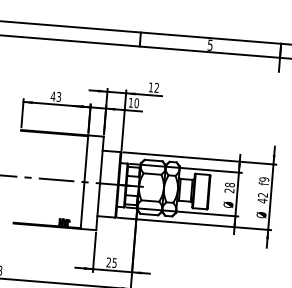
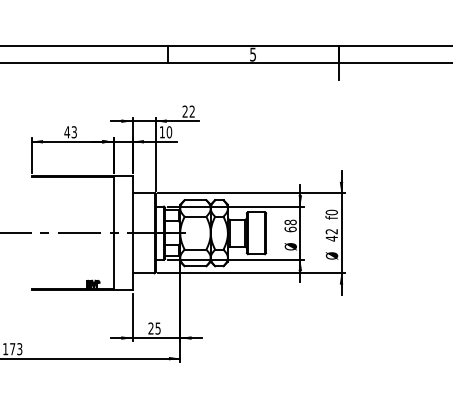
text: (150, 87) -> (184, 111), 12 -> 22
text: (264, 179) -> (331, 212), f9 -> f0
text: (229, 190) -> (290, 229), 28 -> 68

